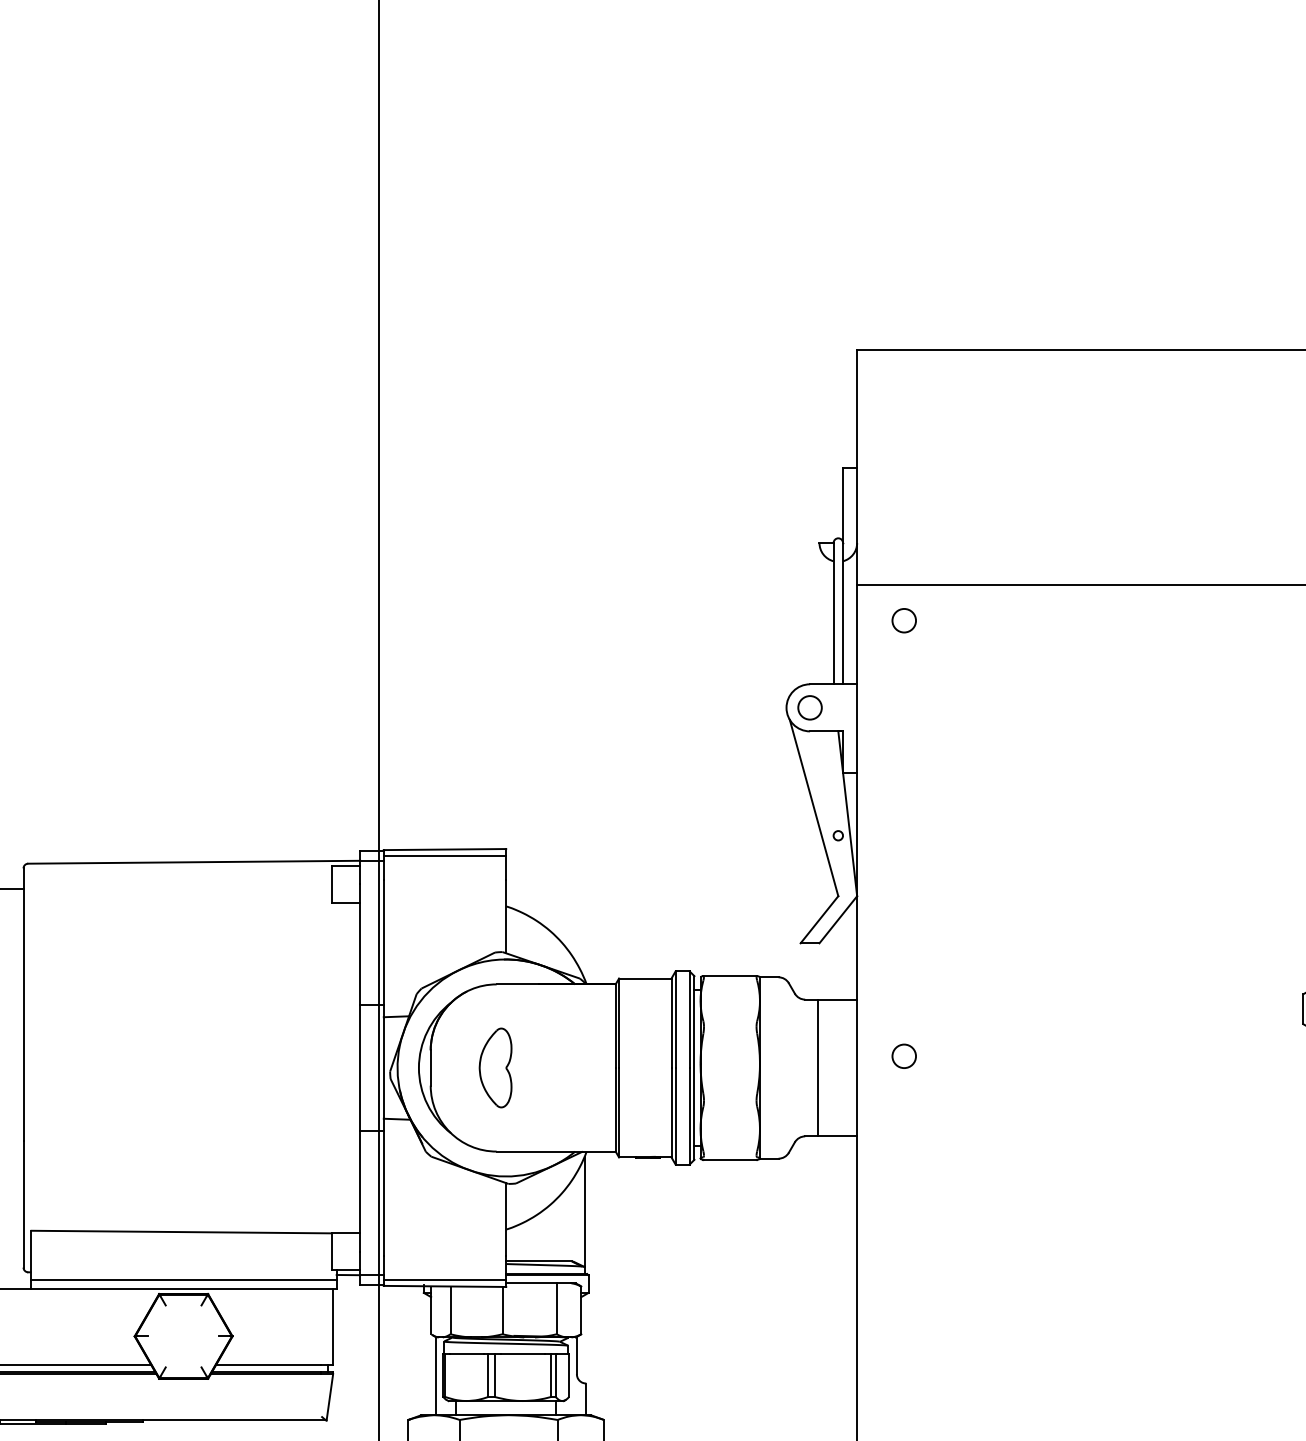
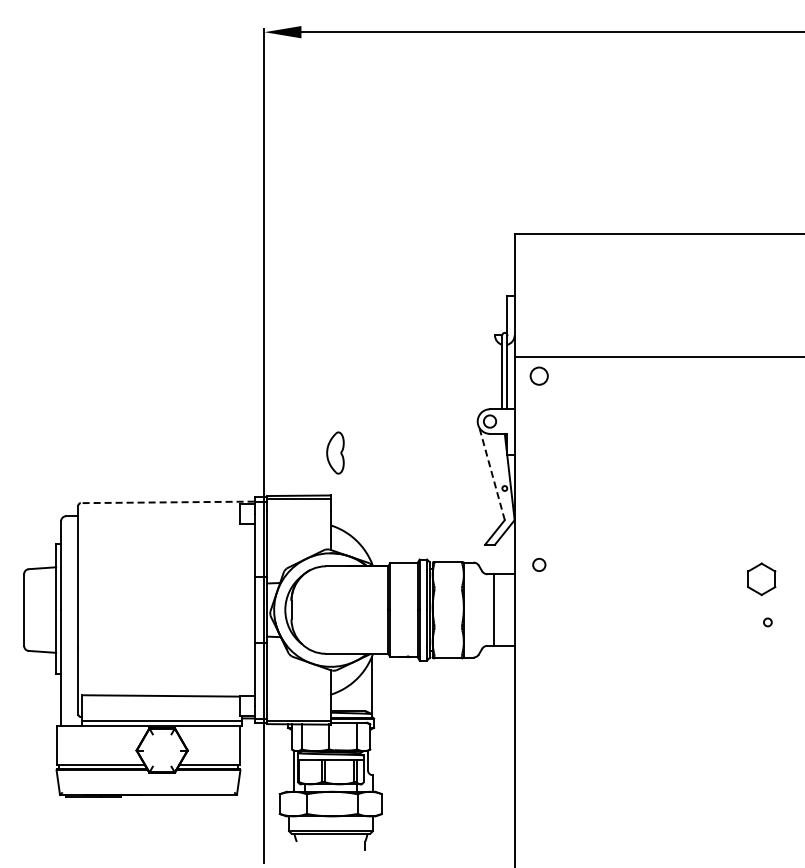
circle: (904, 619) -> (539, 375), size x1.4
line: (814, 808) -> (492, 474), solid -> dashed
line: (193, 862) -> (167, 502), solid -> dashed
circle: (904, 1055) -> (539, 564), moved
part: (495, 1066) -> (335, 452), moved

